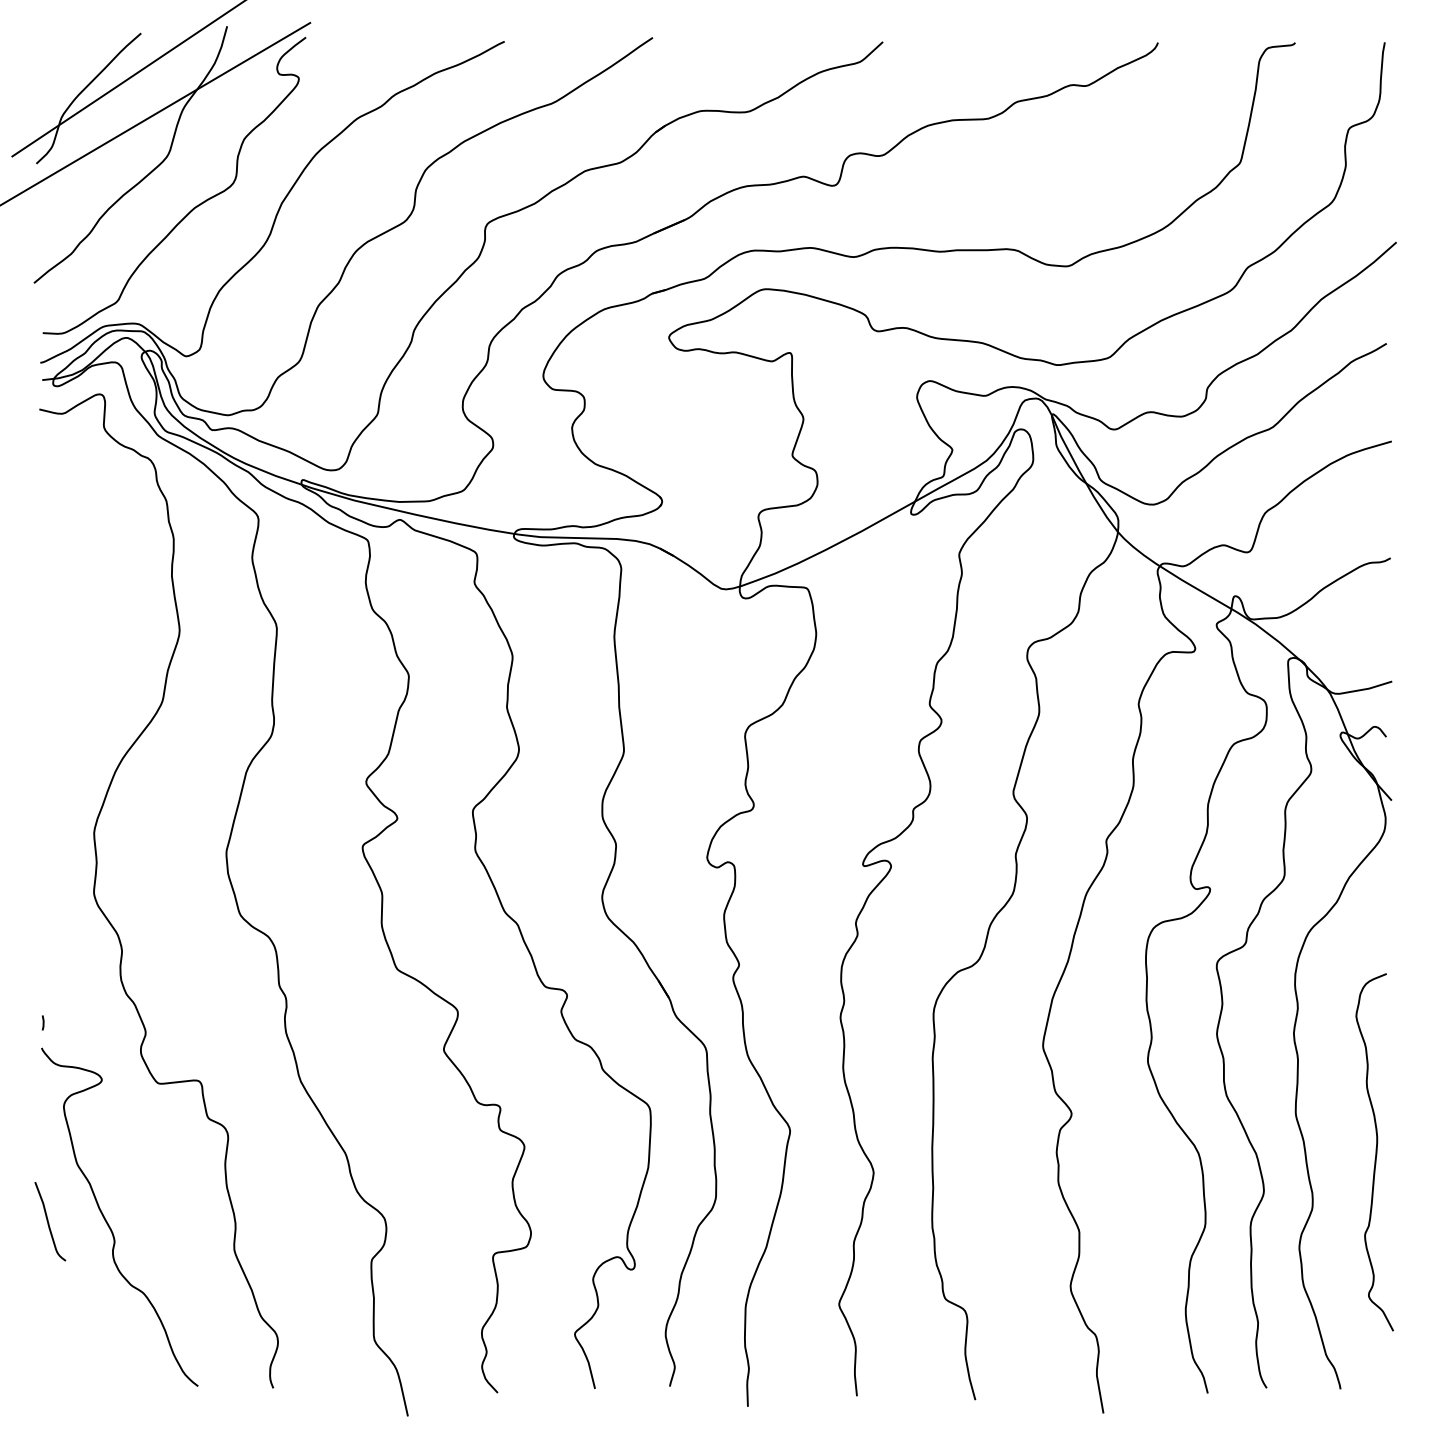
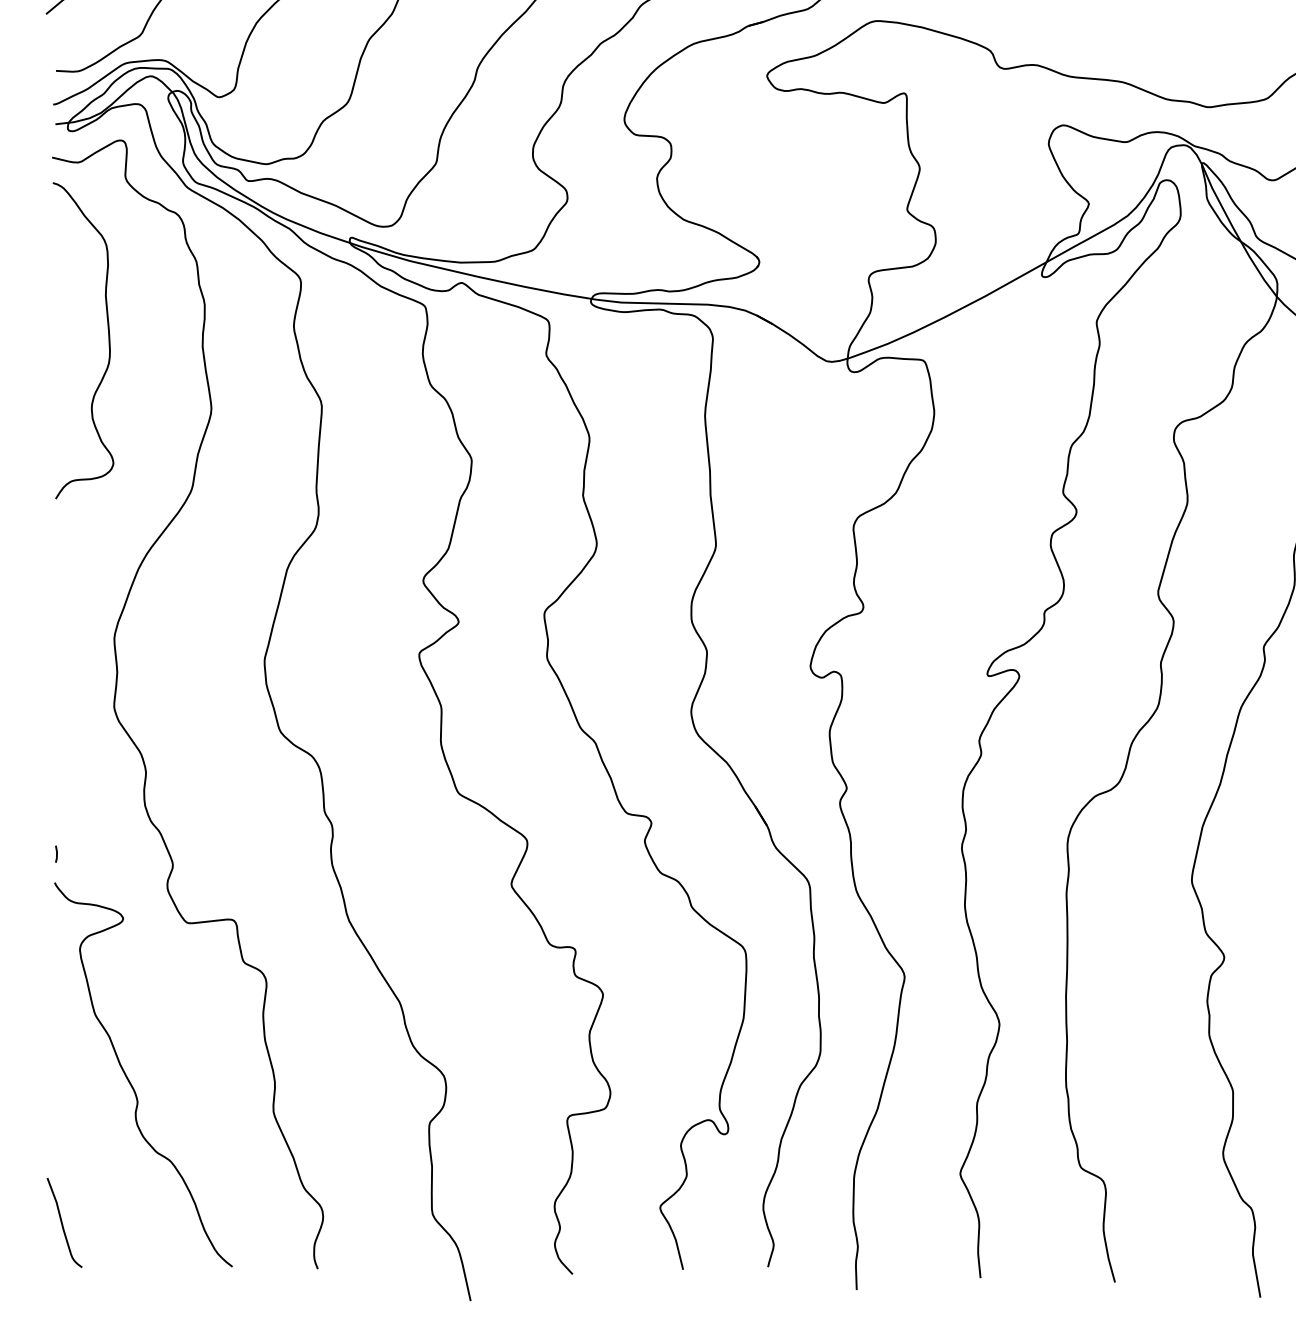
curve: (88, 569) -> (107, 339), added
curve: (48, 1221) -> (62, 1222), moved

